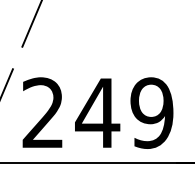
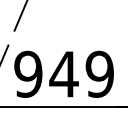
text: (43, 111) -> (28, 73), 249 -> 949

